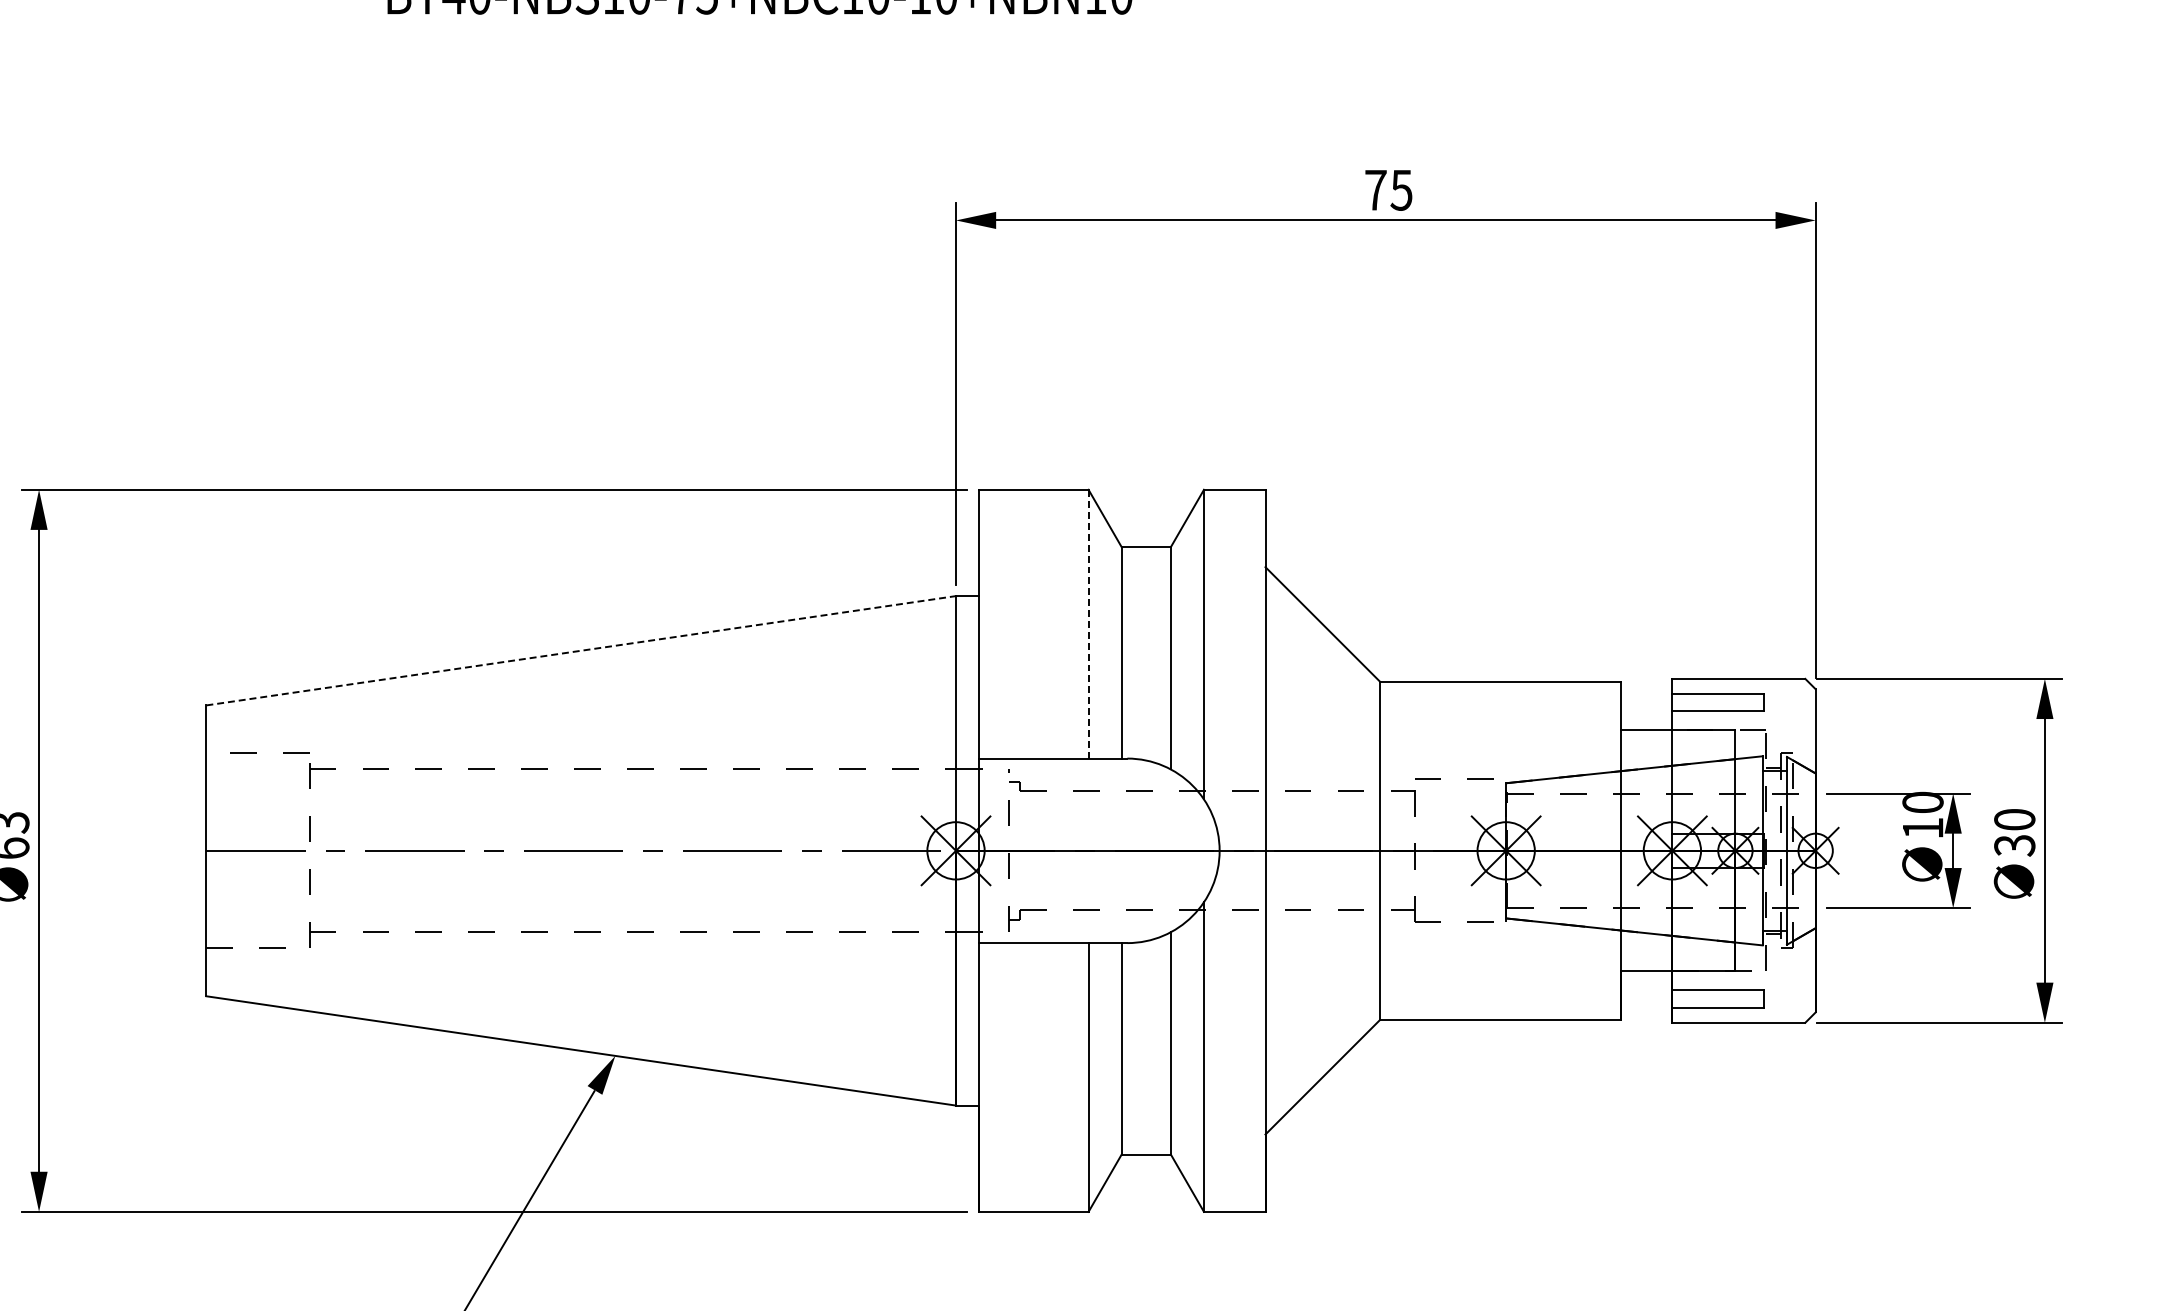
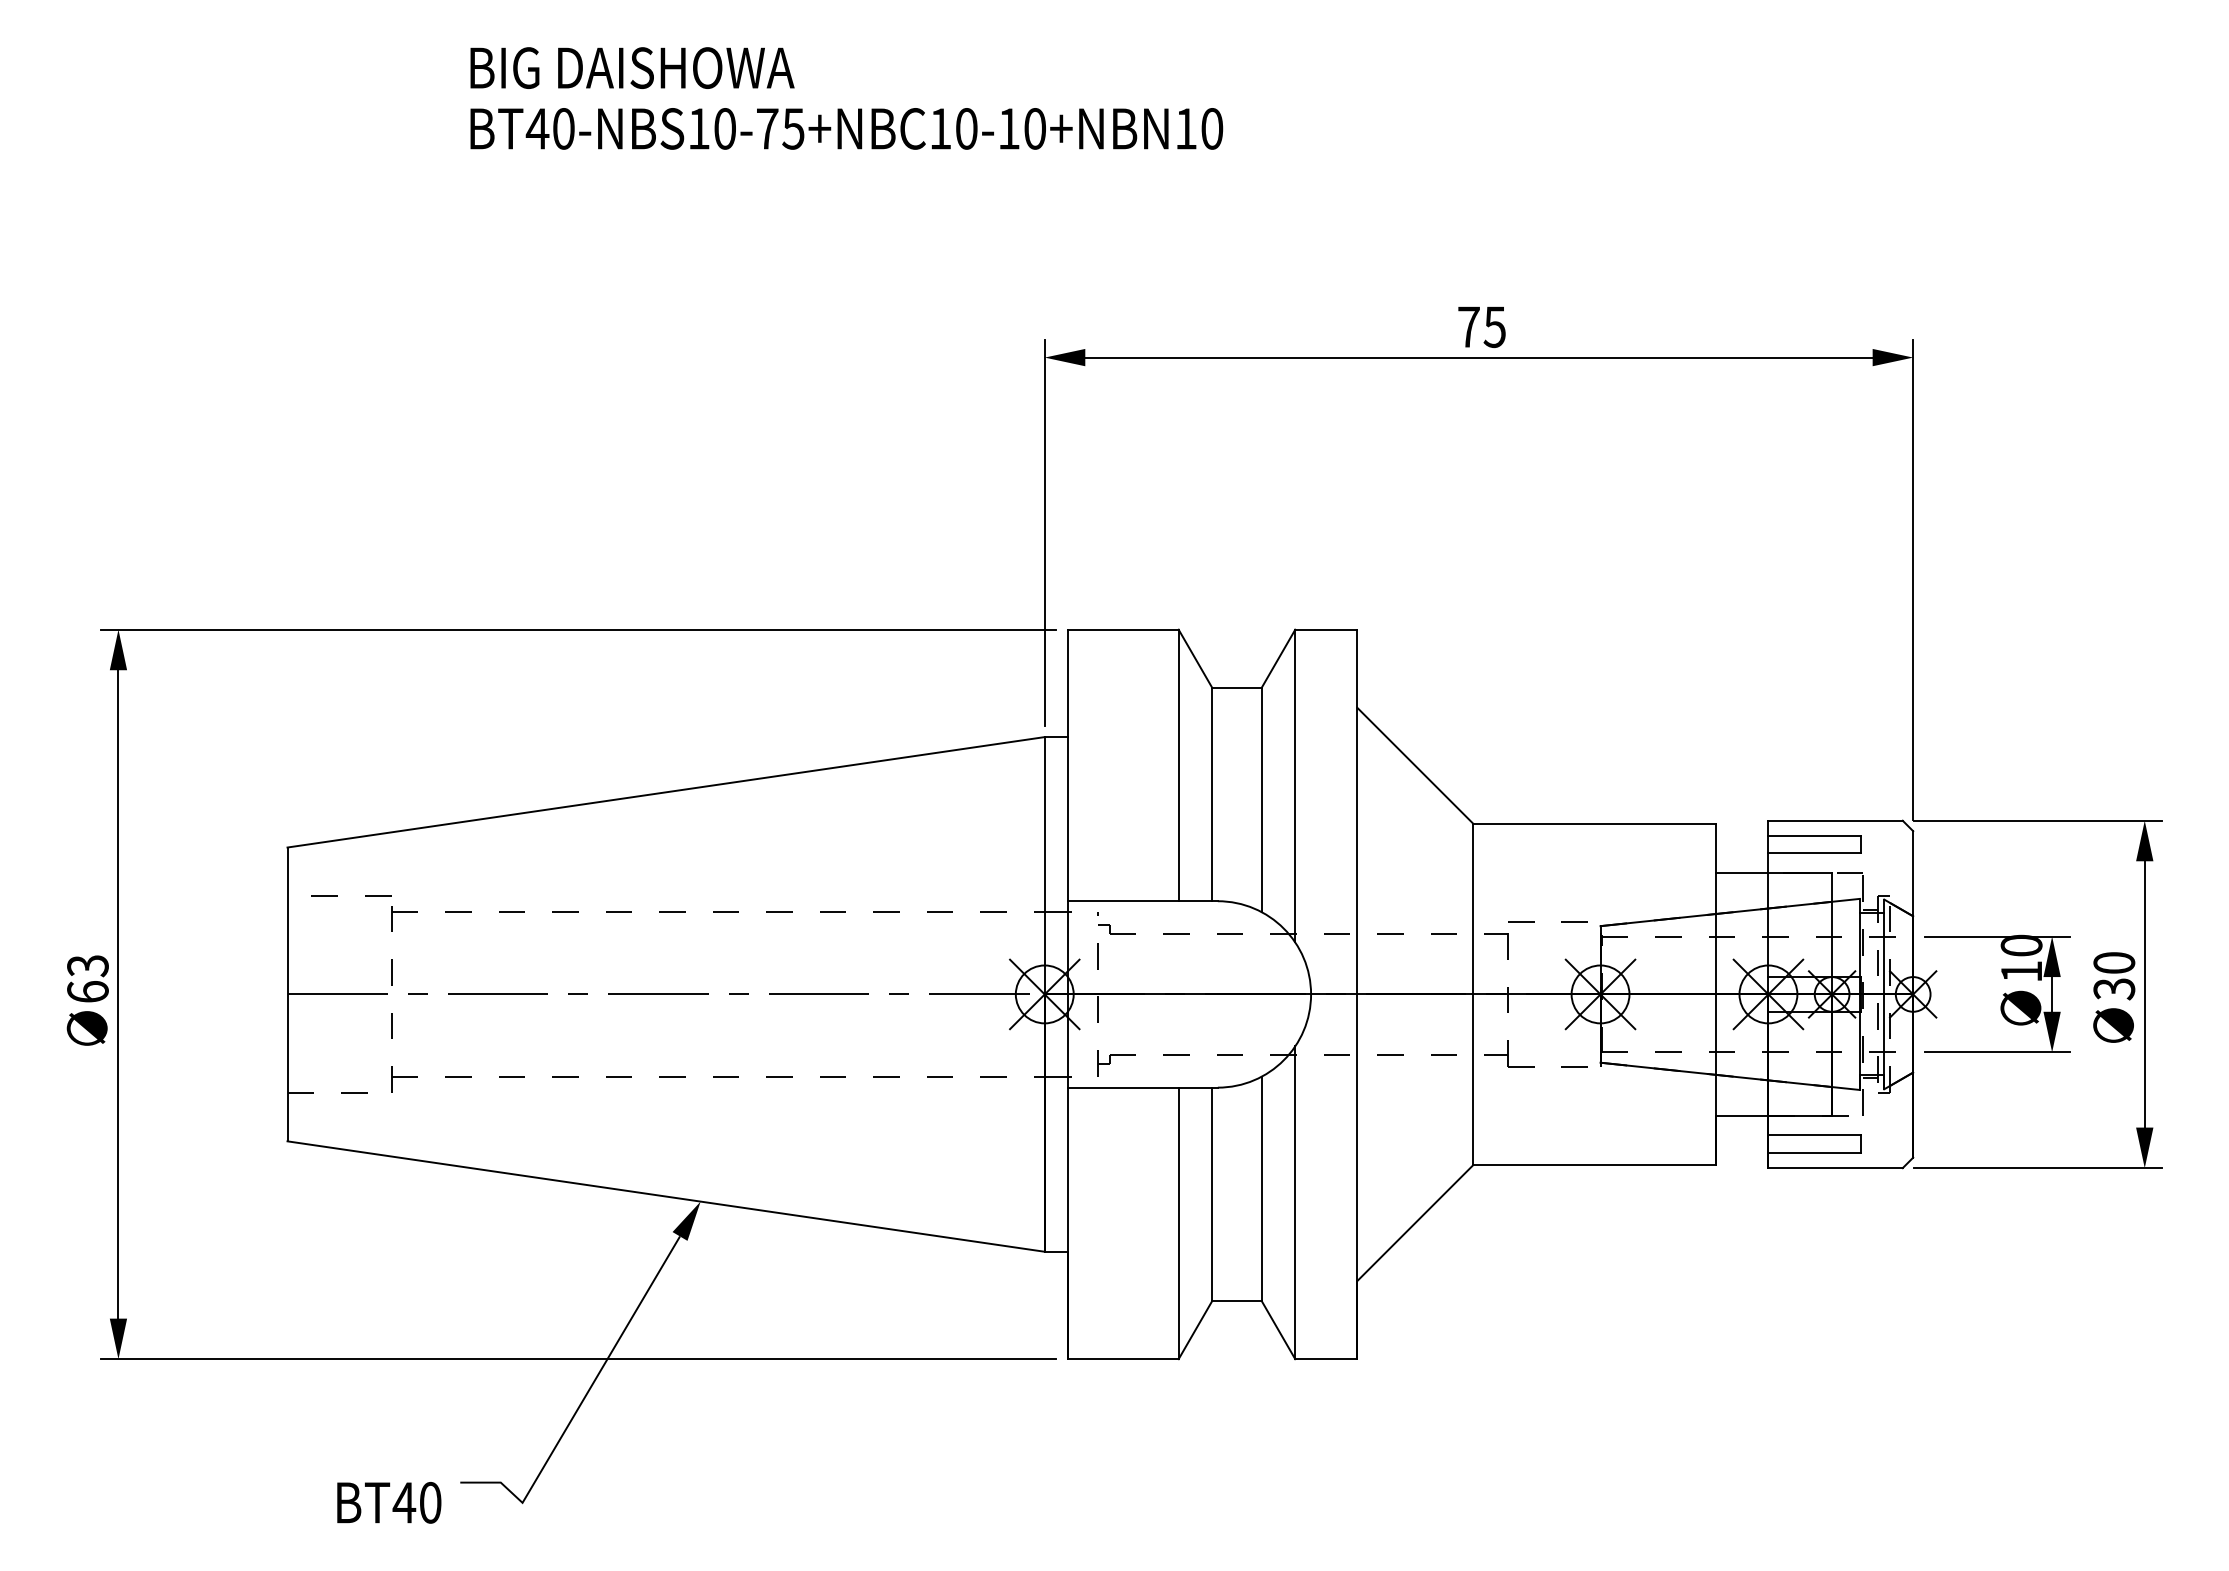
line: (1088, 624) -> (1178, 765), dashed -> solid
line: (581, 650) -> (666, 792), dashed -> solid

